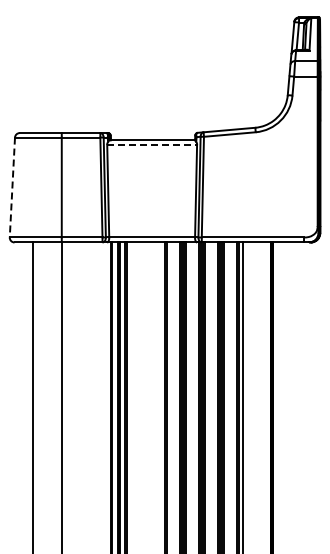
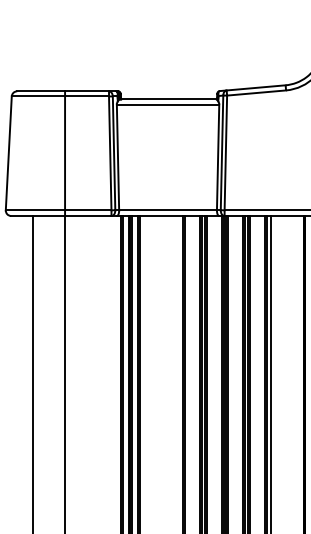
line: (152, 144) -> (168, 104), dashed -> solid
line: (12, 188) -> (8, 154), dashed -> solid

